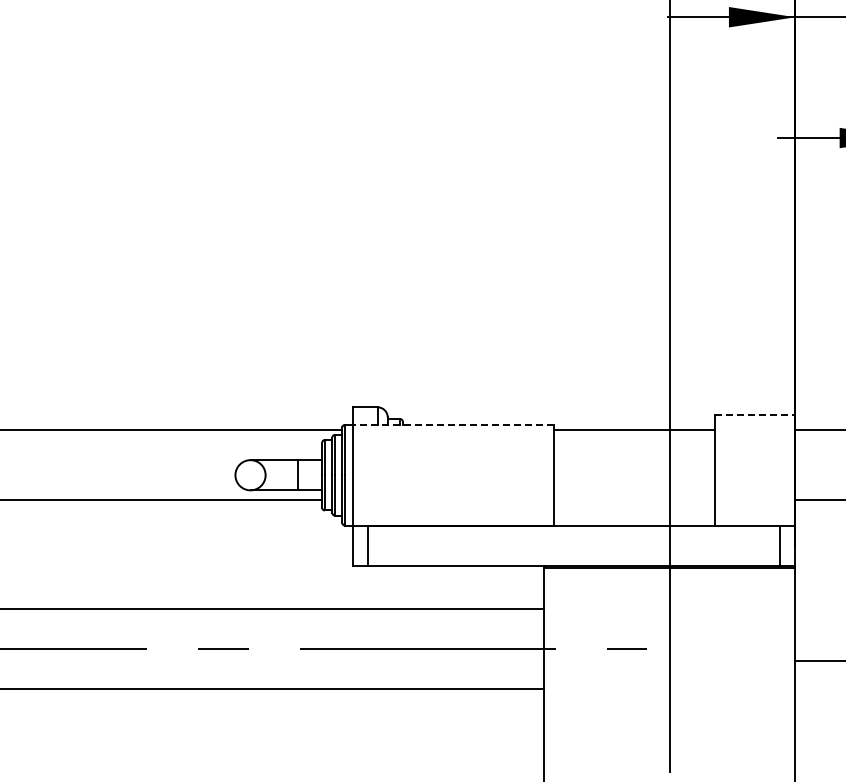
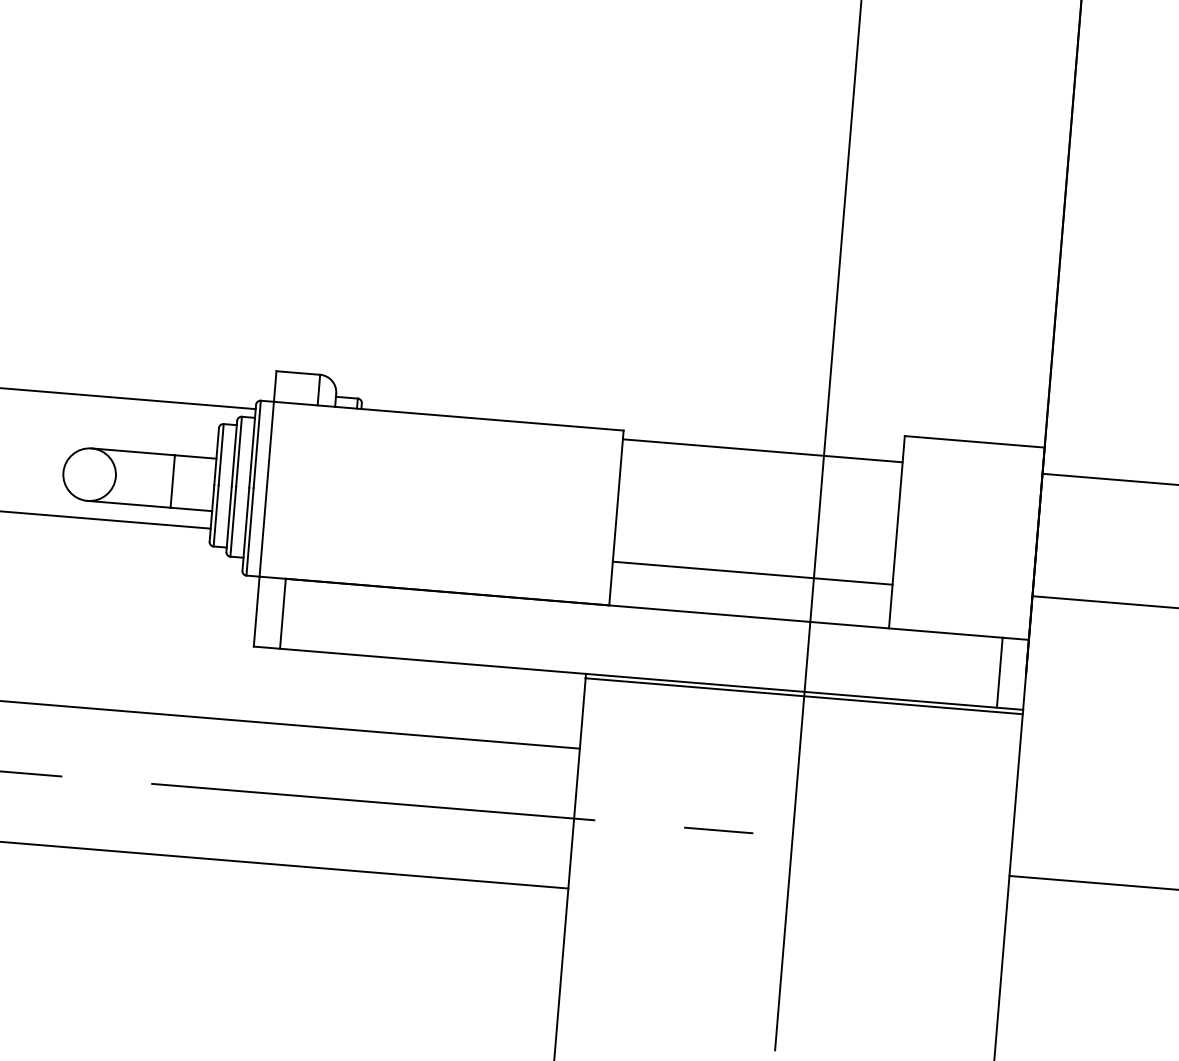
line: (755, 414) -> (975, 441), dashed -> solid
line: (453, 424) -> (449, 415), dashed -> solid
line: (633, 500) -> (751, 573), added

